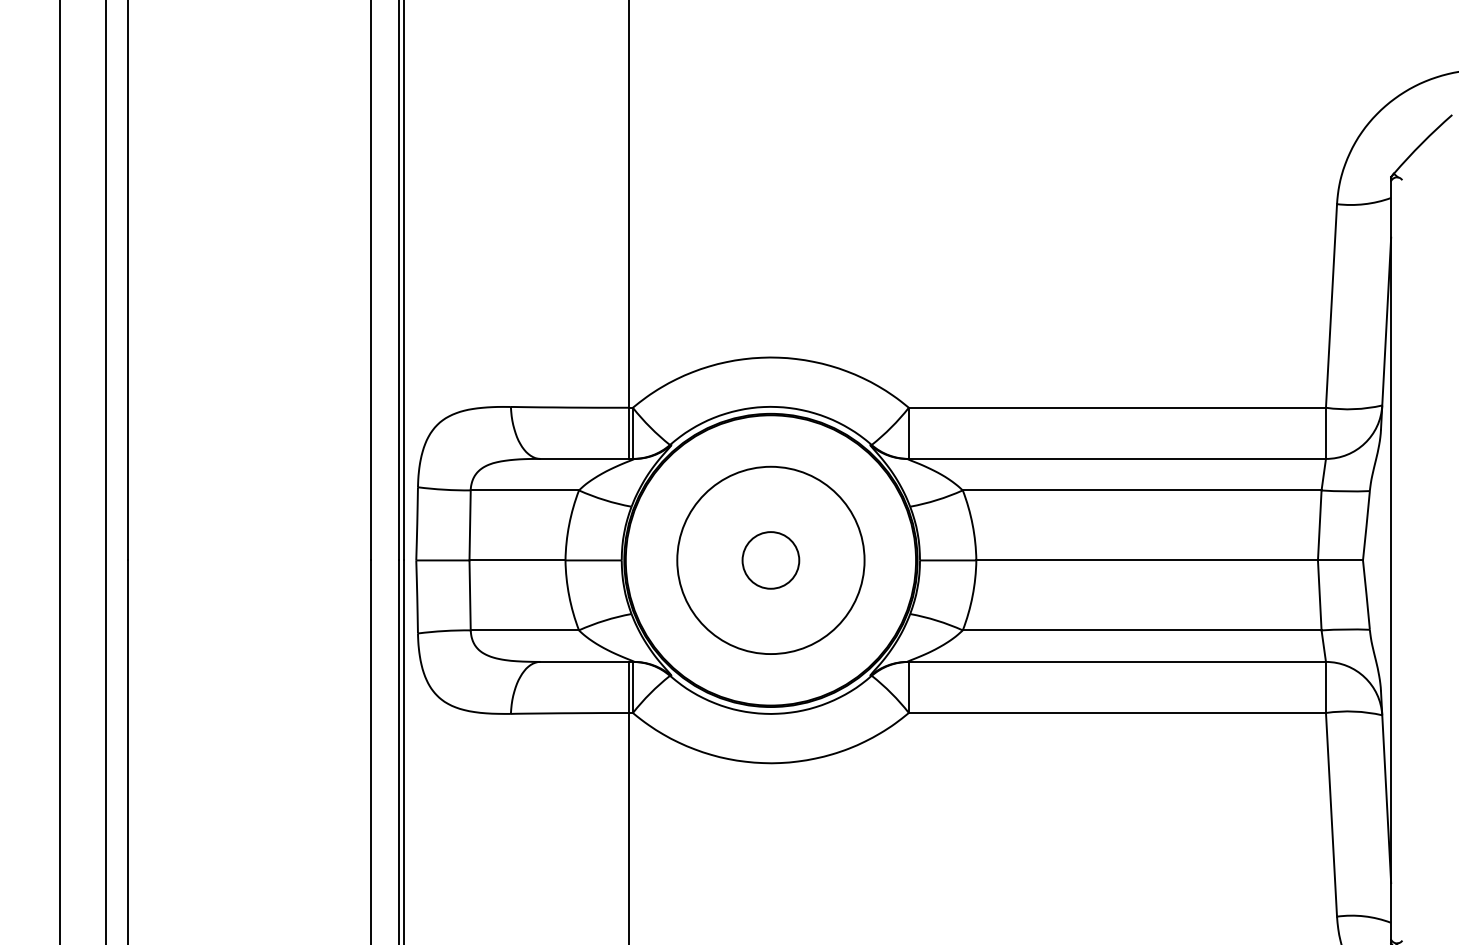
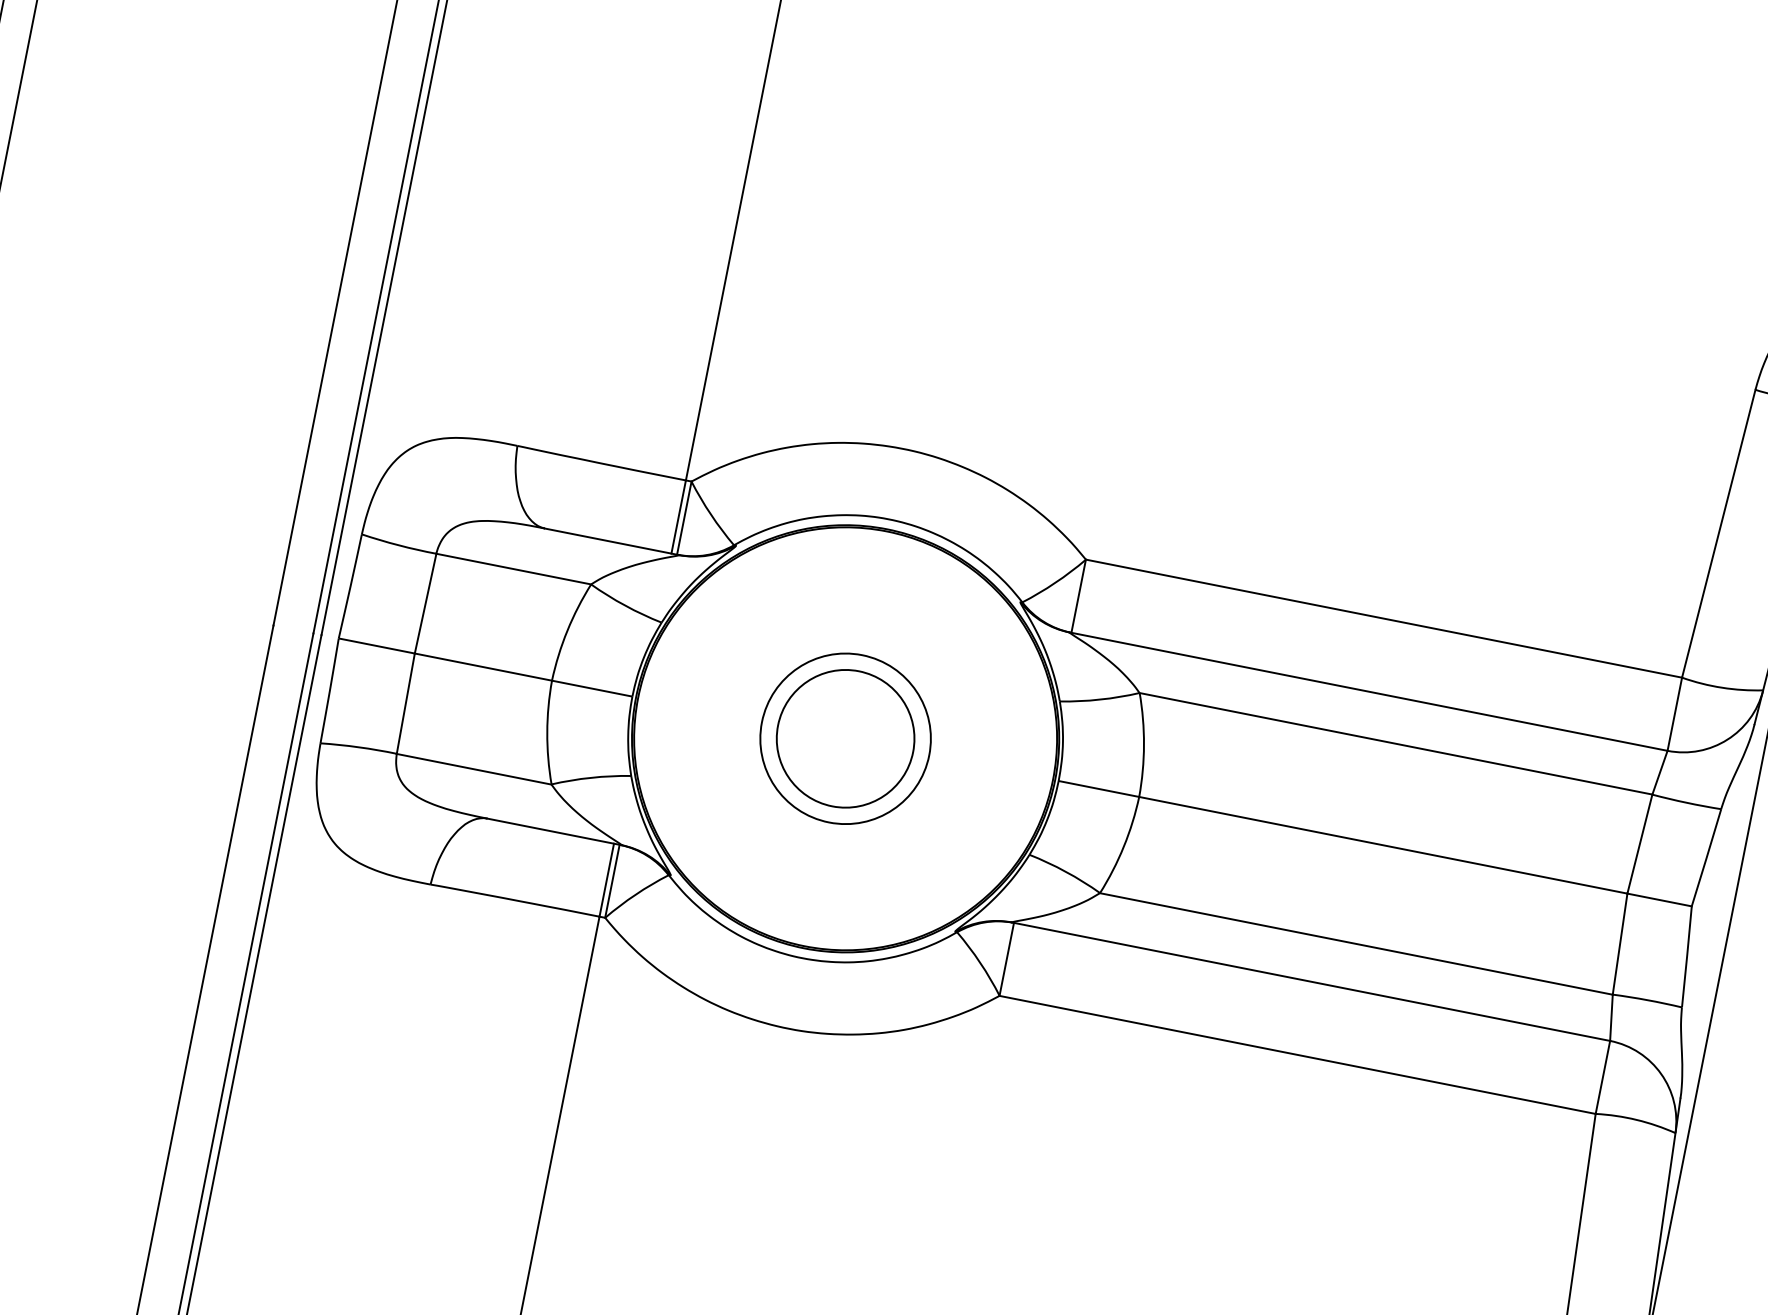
circle: (770, 559) -> (845, 737), size x0.62
circle: (770, 560) -> (844, 738), size x1.67

